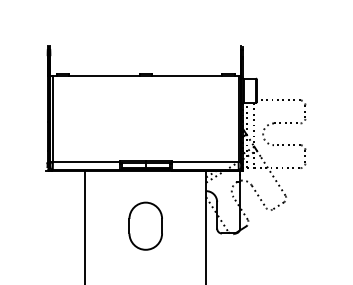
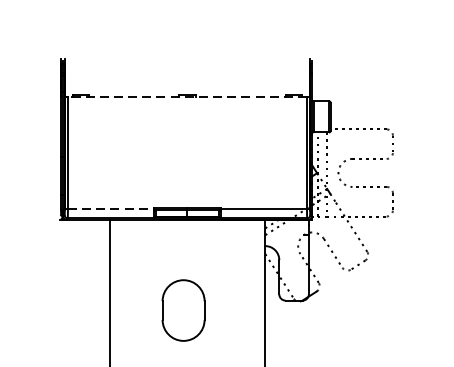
line: (145, 75) -> (187, 97), solid -> dashed
line: (86, 162) -> (111, 209), solid -> dashed
part: (145, 225) -> (183, 309), moved

